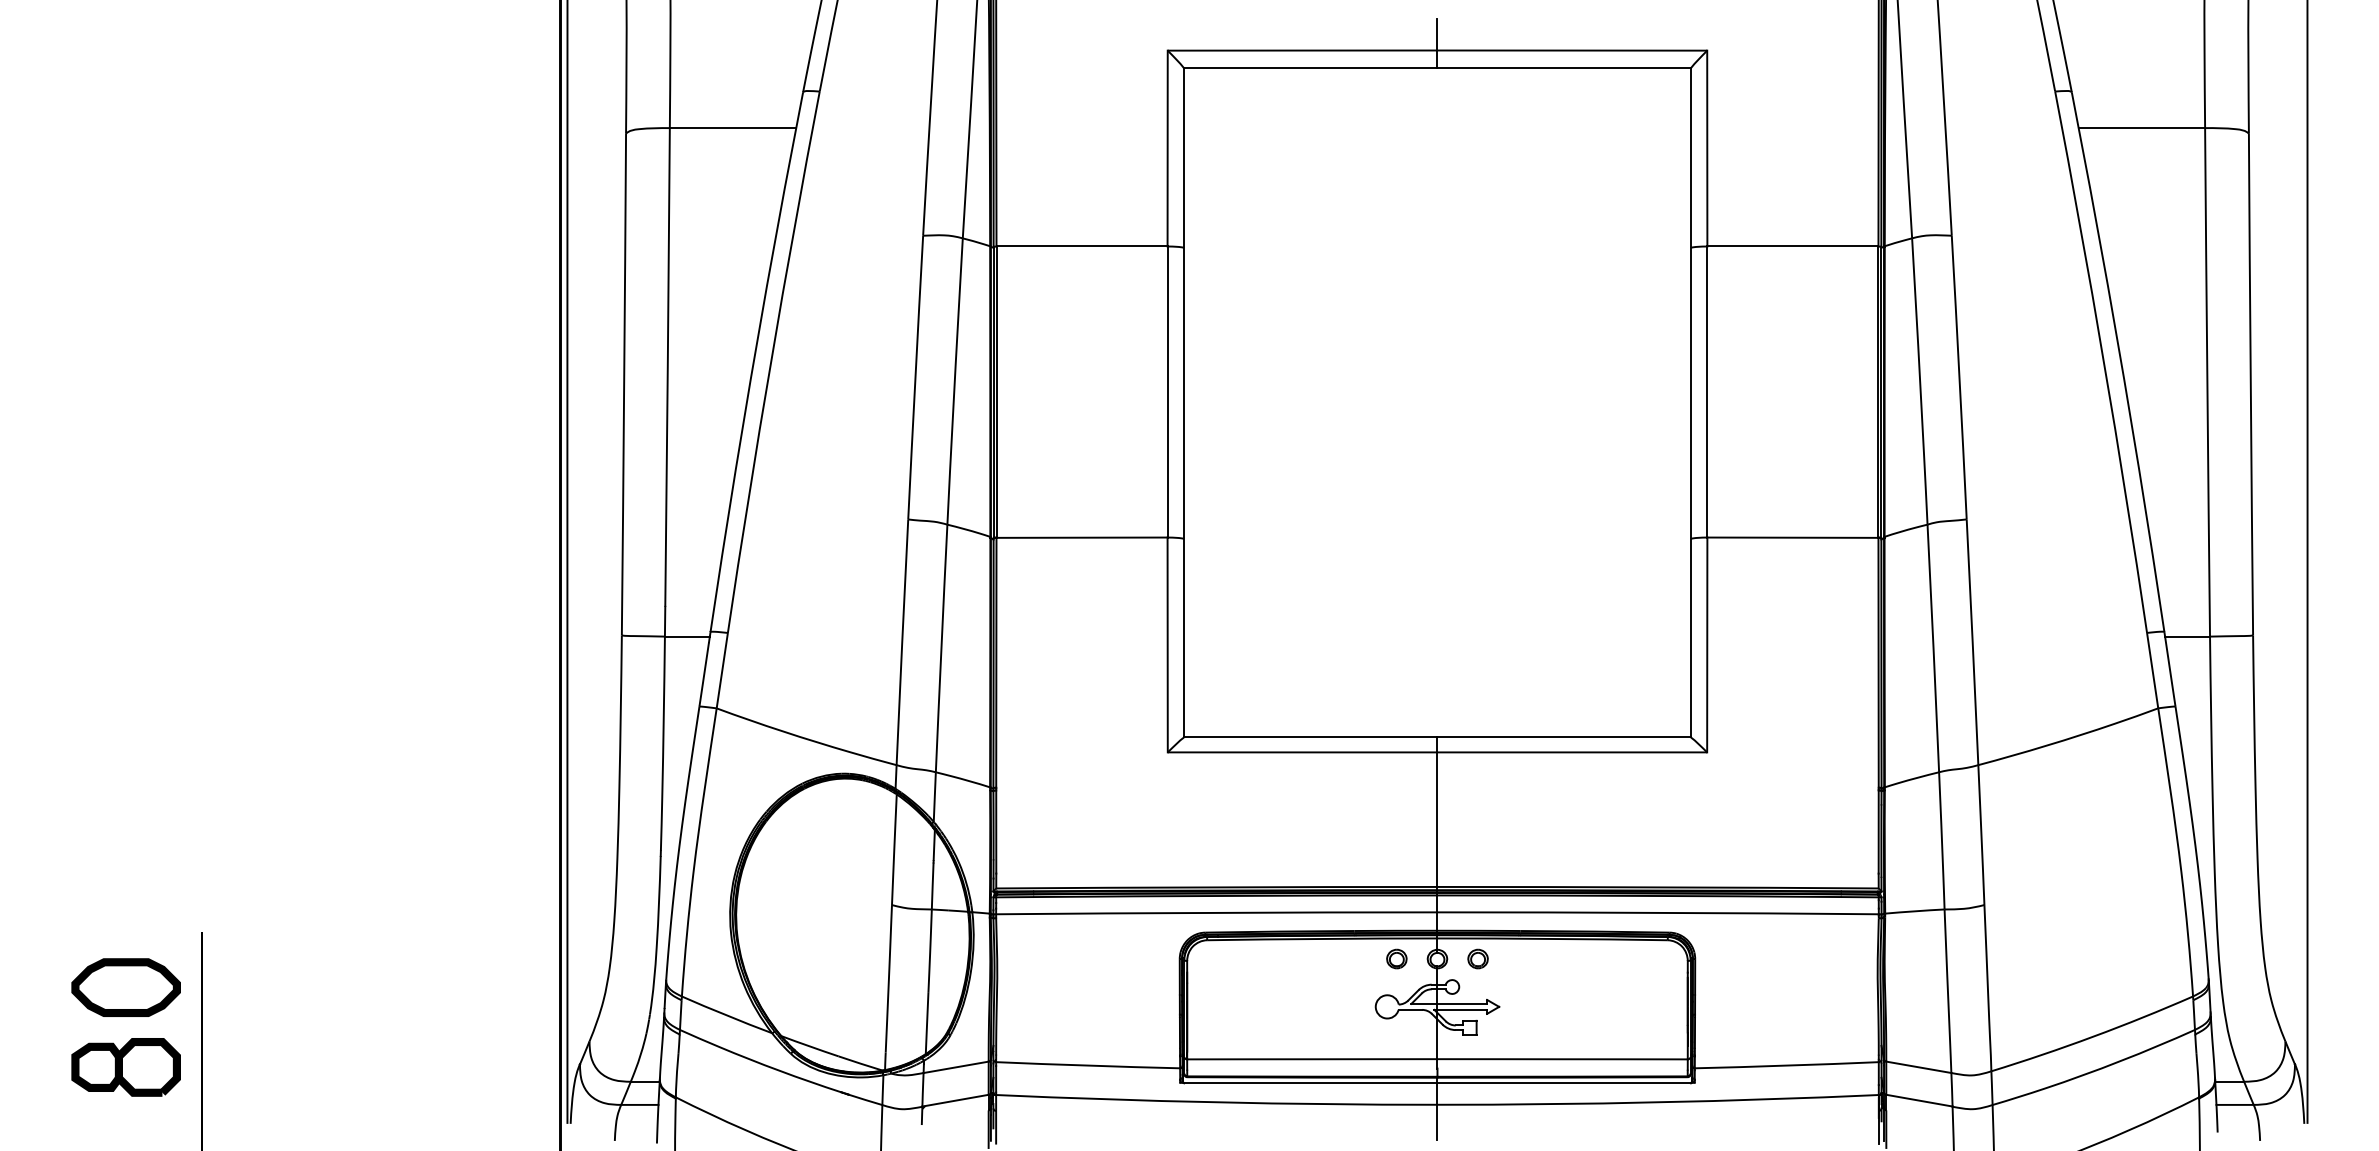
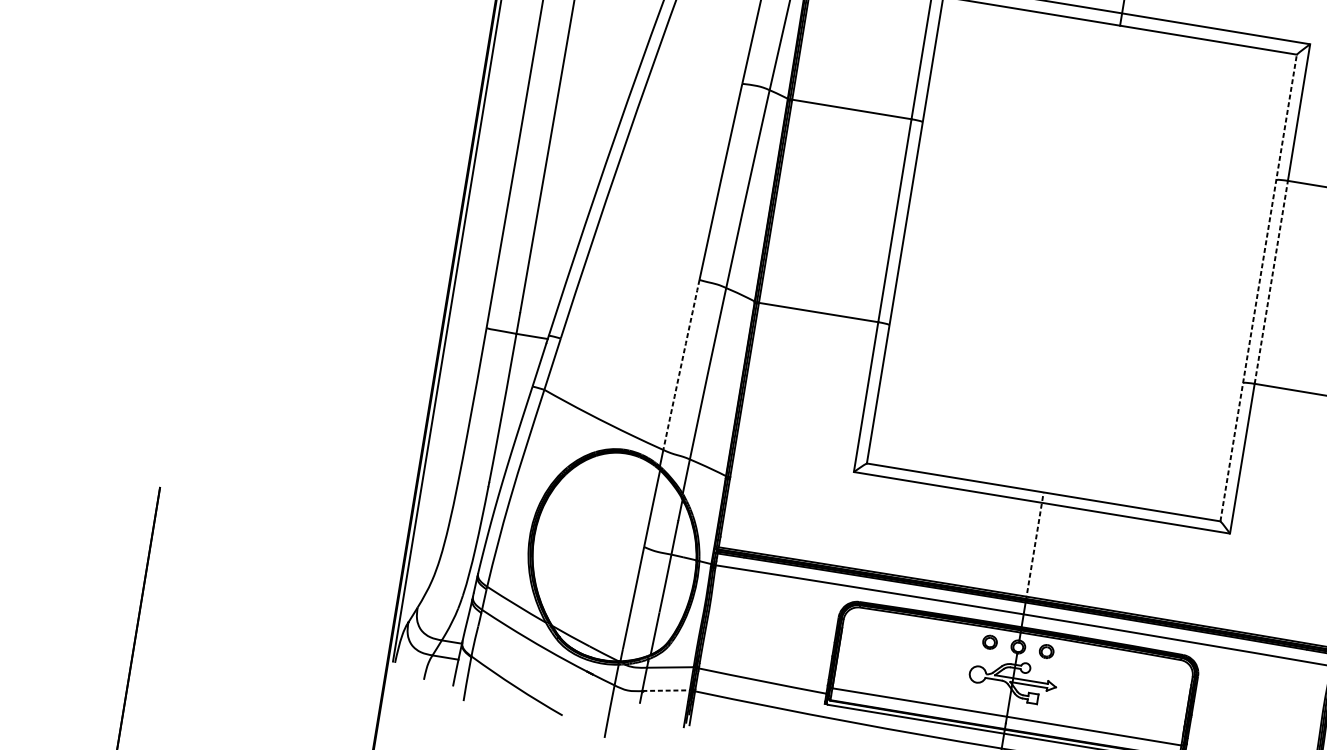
line: (1707, 392) -> (1271, 282), solid -> dashed
line: (1690, 402) -> (1258, 287), solid -> dashed
arc: (902, 642) -> (681, 365), solid -> dashed
line: (1437, 815) -> (1034, 546), solid -> dashed
part: (125, 987) -> (100, 516), removed
part: (125, 1067) -> (91, 572), removed
line: (955, 1100) -> (666, 690), solid -> dashed

